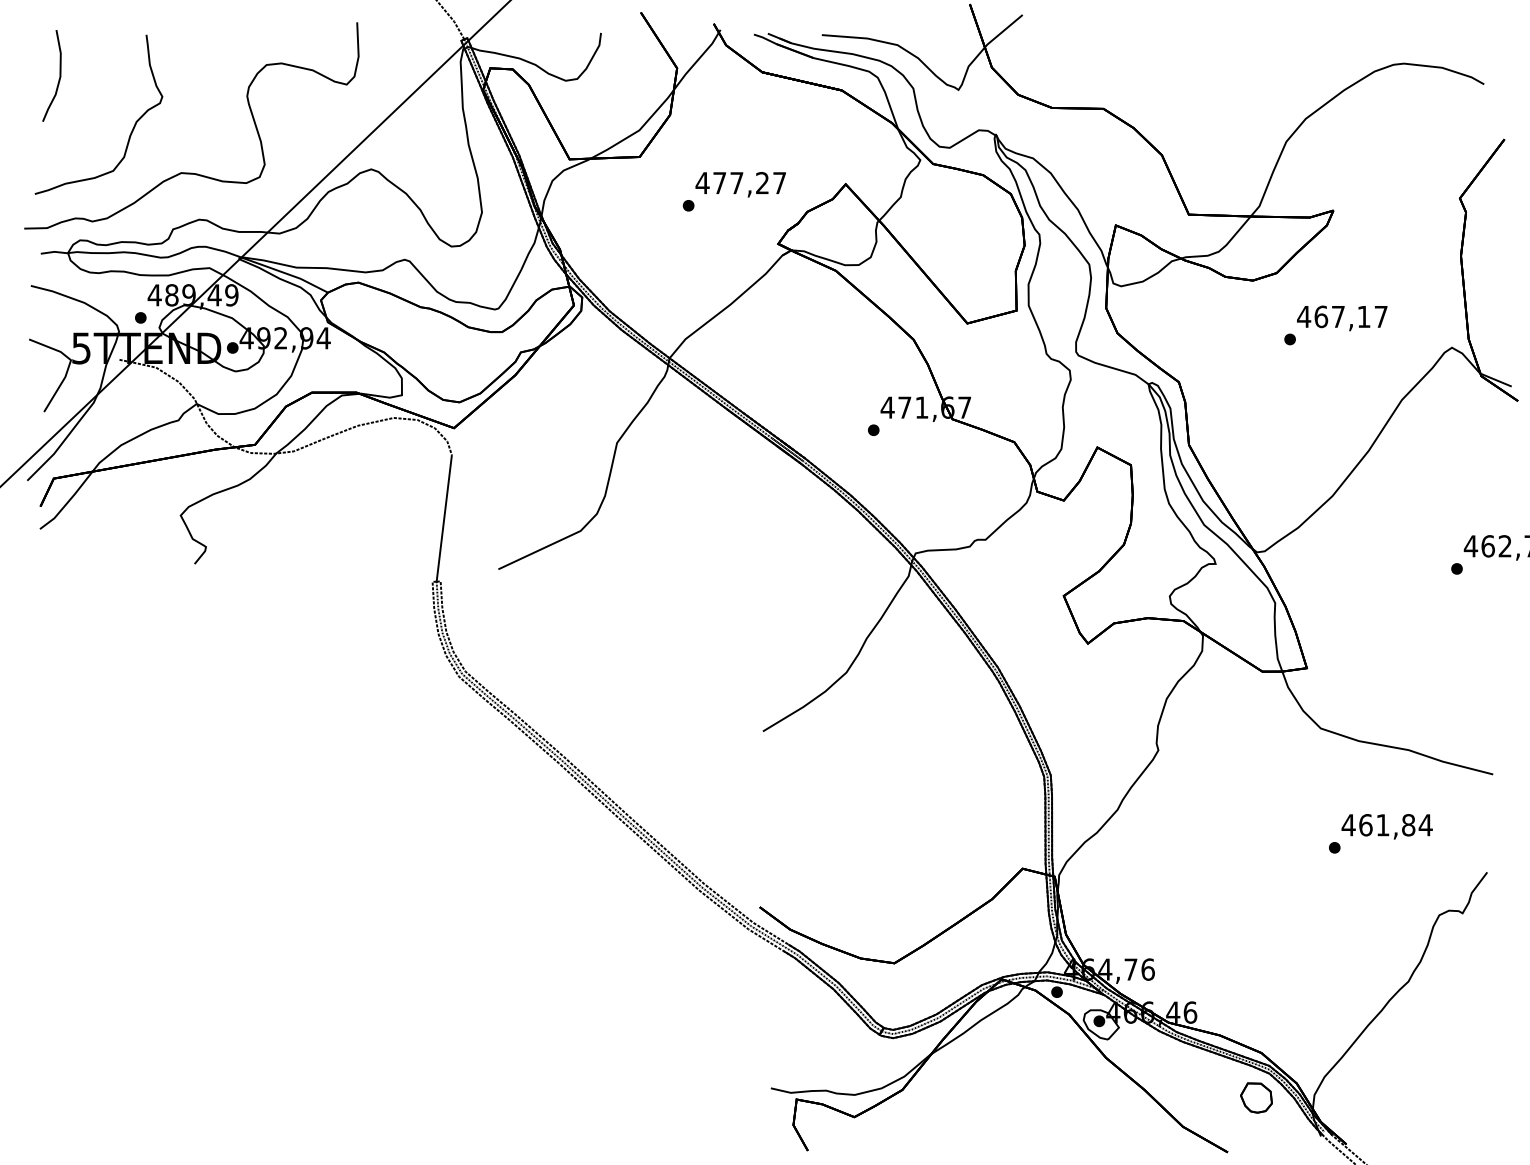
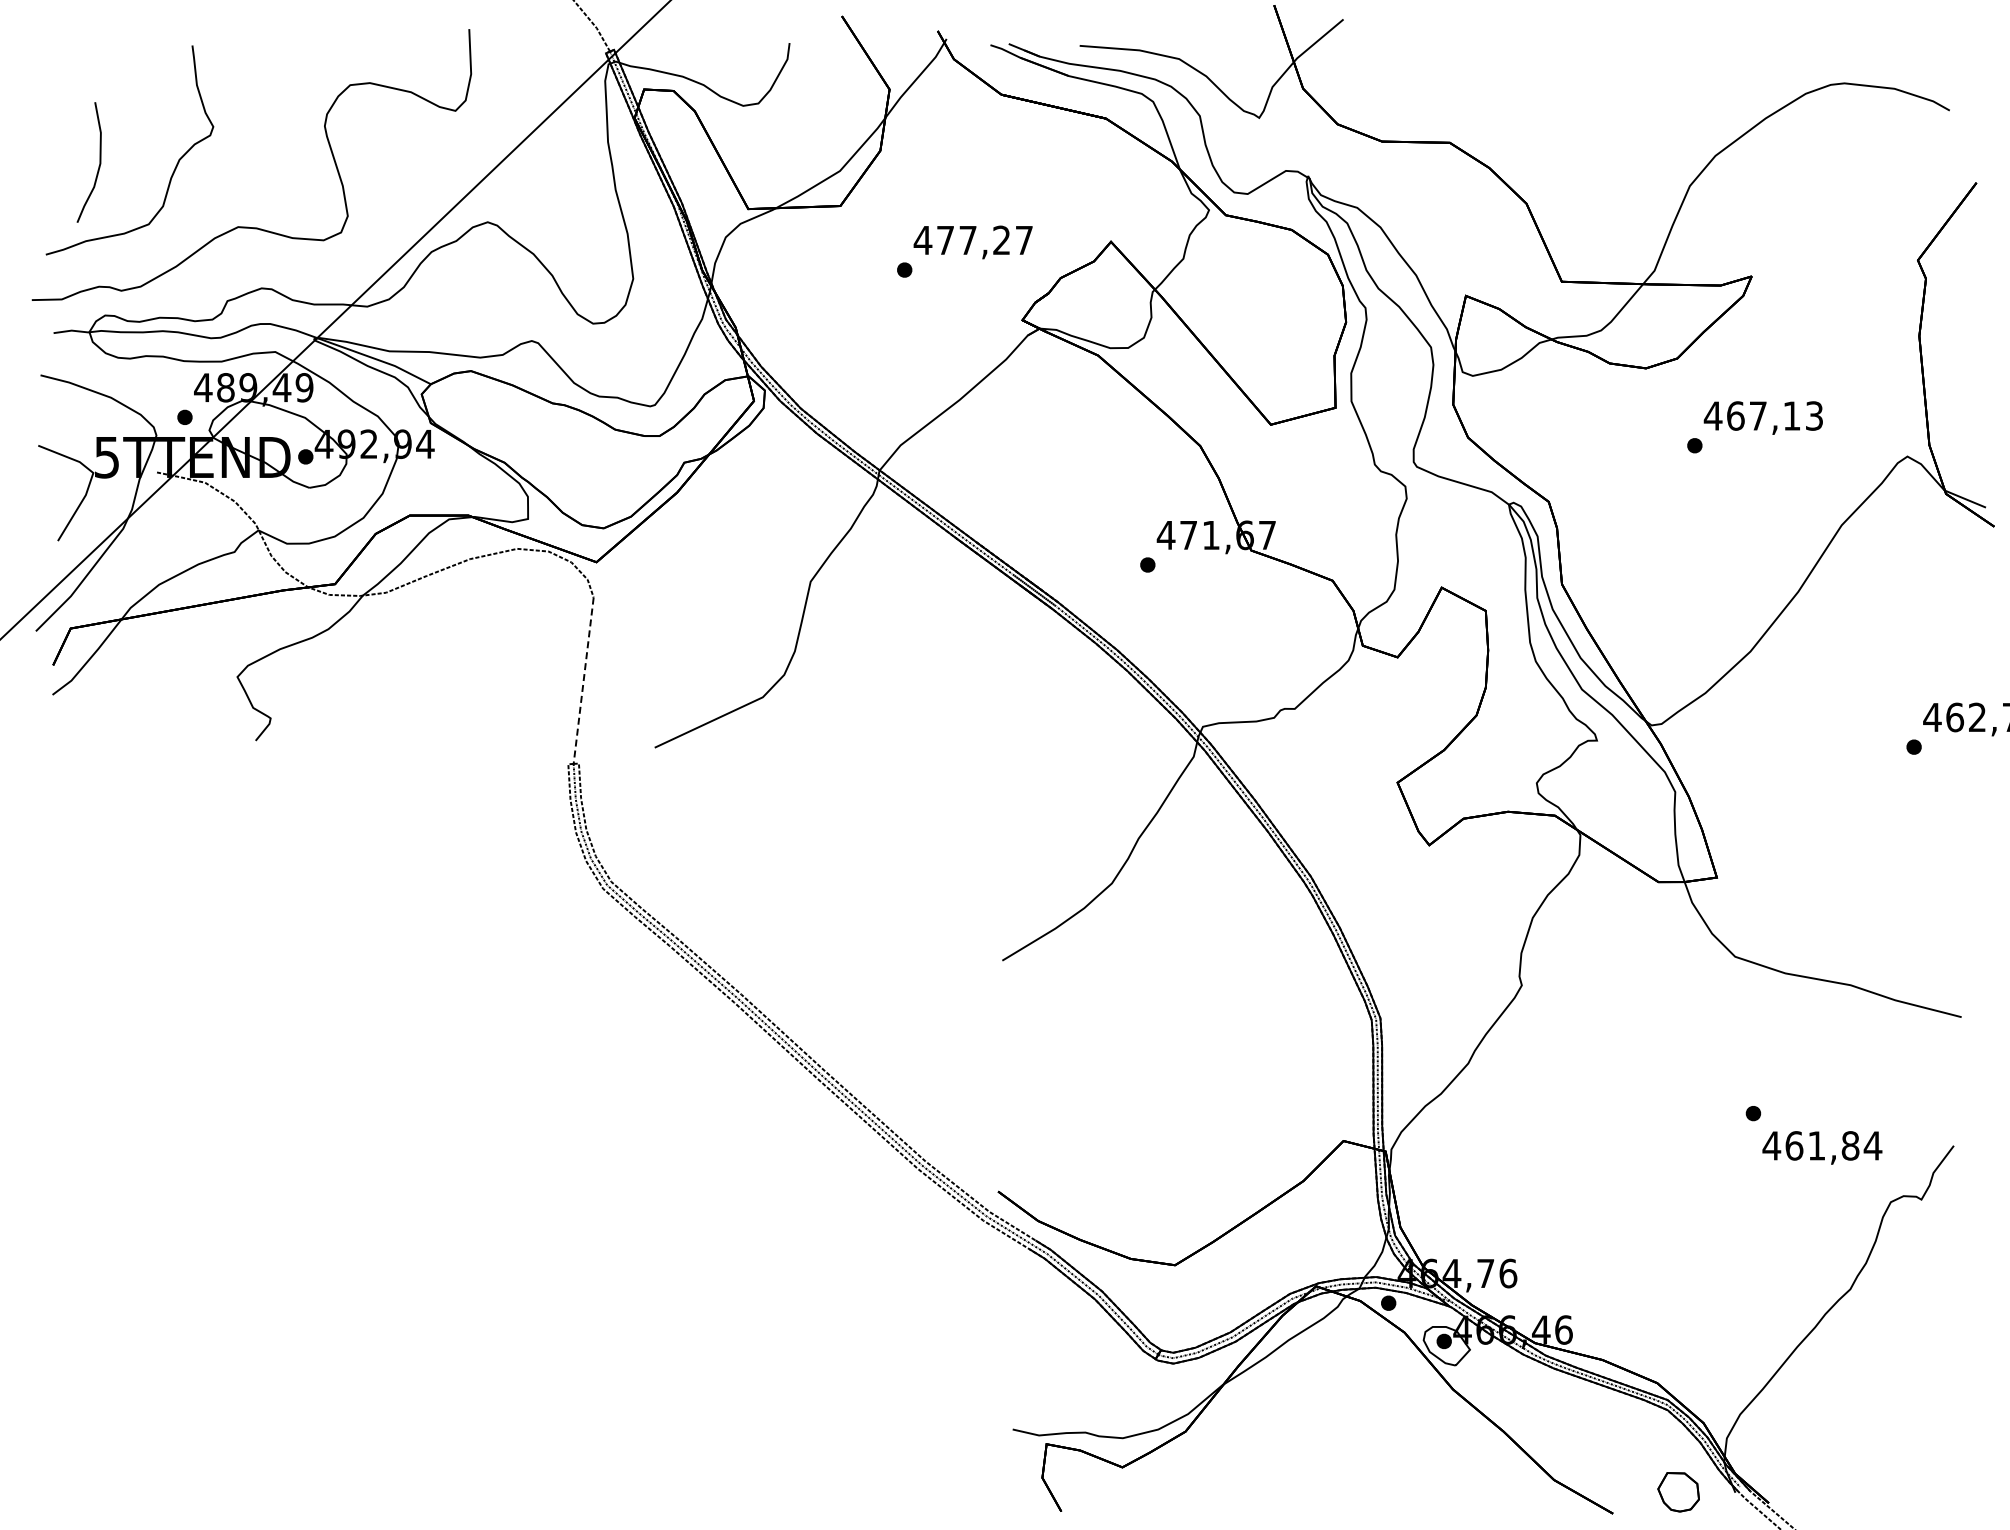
part: (58, 78) -> (98, 166), moved
text: (1381, 316) -> (1814, 415), 467,17 -> 467,13
line: (444, 518) -> (583, 680), solid -> dashed
text: (1387, 826) -> (1822, 1147), moved
part: (1256, 1098) -> (1678, 1492), moved

